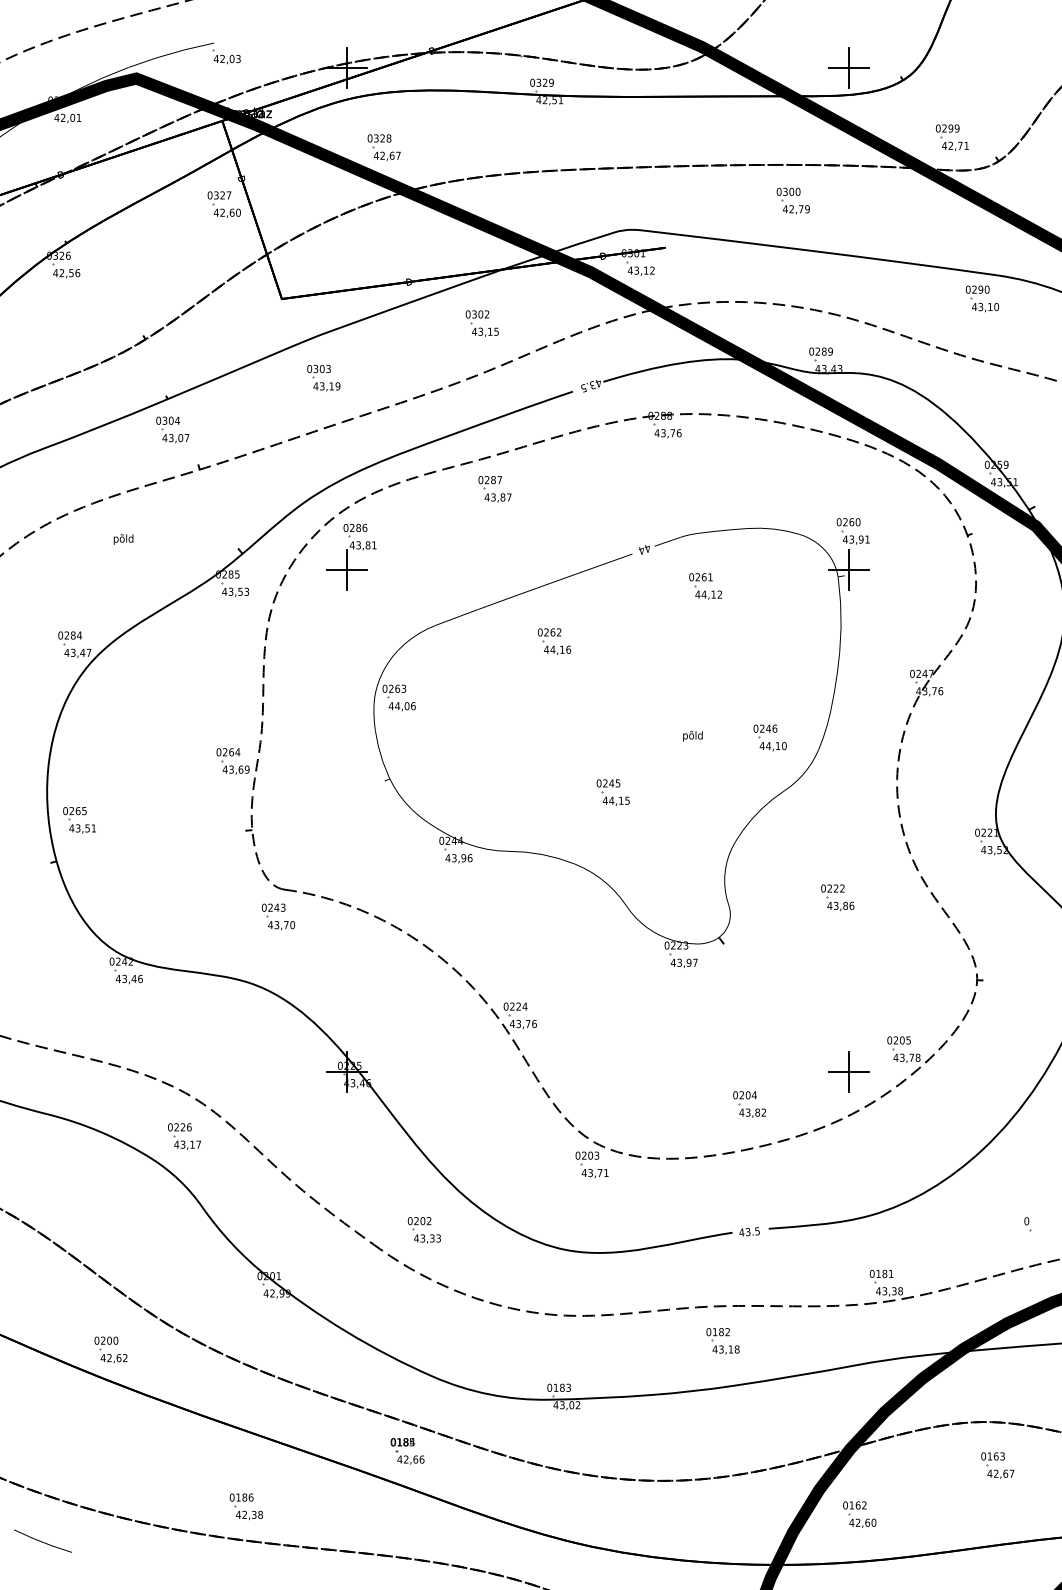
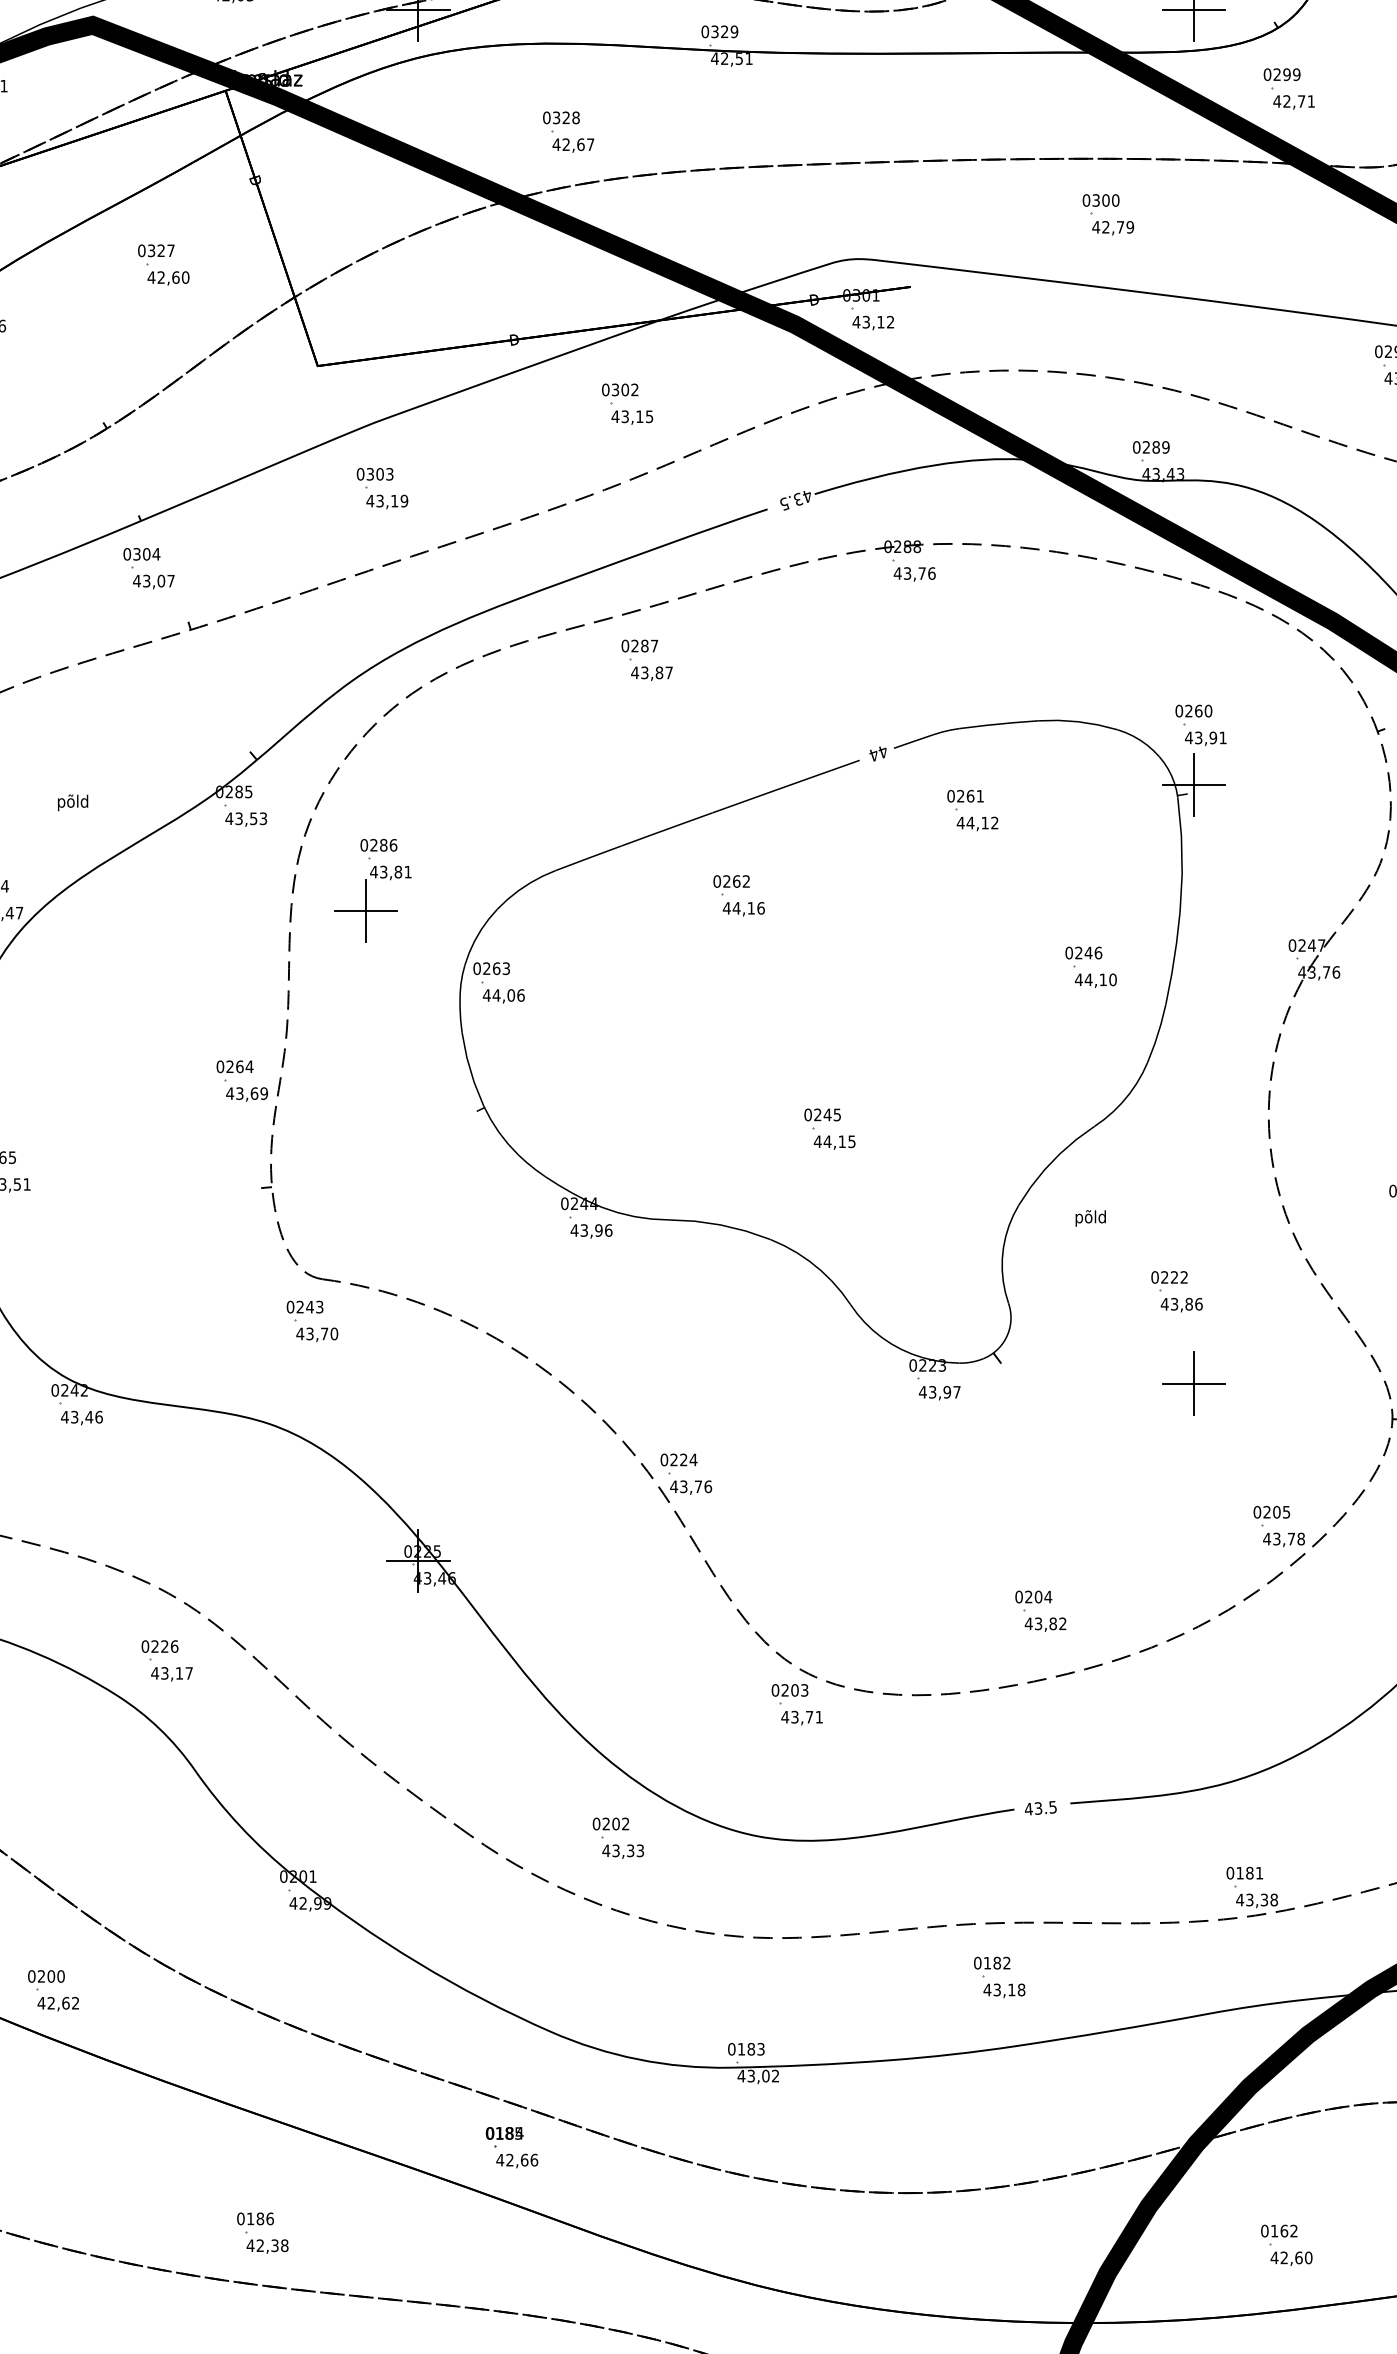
part: (951, 137) -> (1287, 88), moved
part: (383, 147) -> (567, 131), moved
part: (223, 204) -> (162, 264), moved
text: (123, 539) -> (72, 802), moved
part: (351, 557) -> (372, 890), moved
text: (692, 736) -> (1090, 1218), moved
part: (769, 737) -> (1090, 966), moved
part: (848, 1071) -> (1193, 1382), moved
part: (423, 1230) -> (617, 1838), moved
part: (859, 1514) -> (1286, 2245), moved

